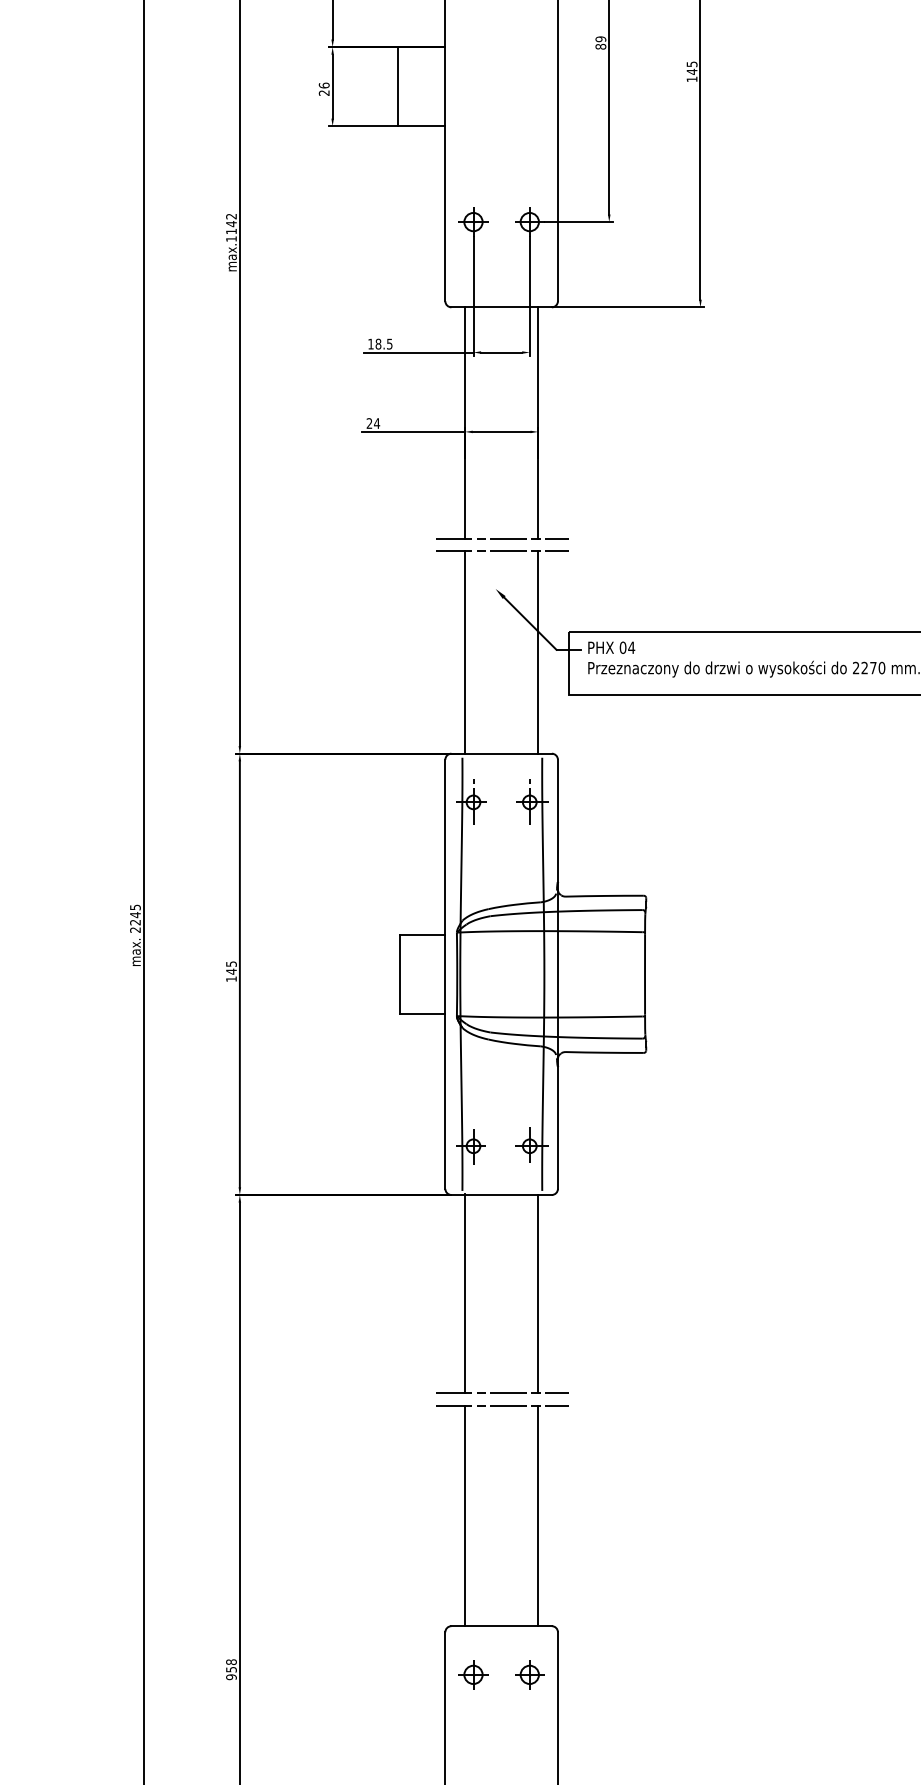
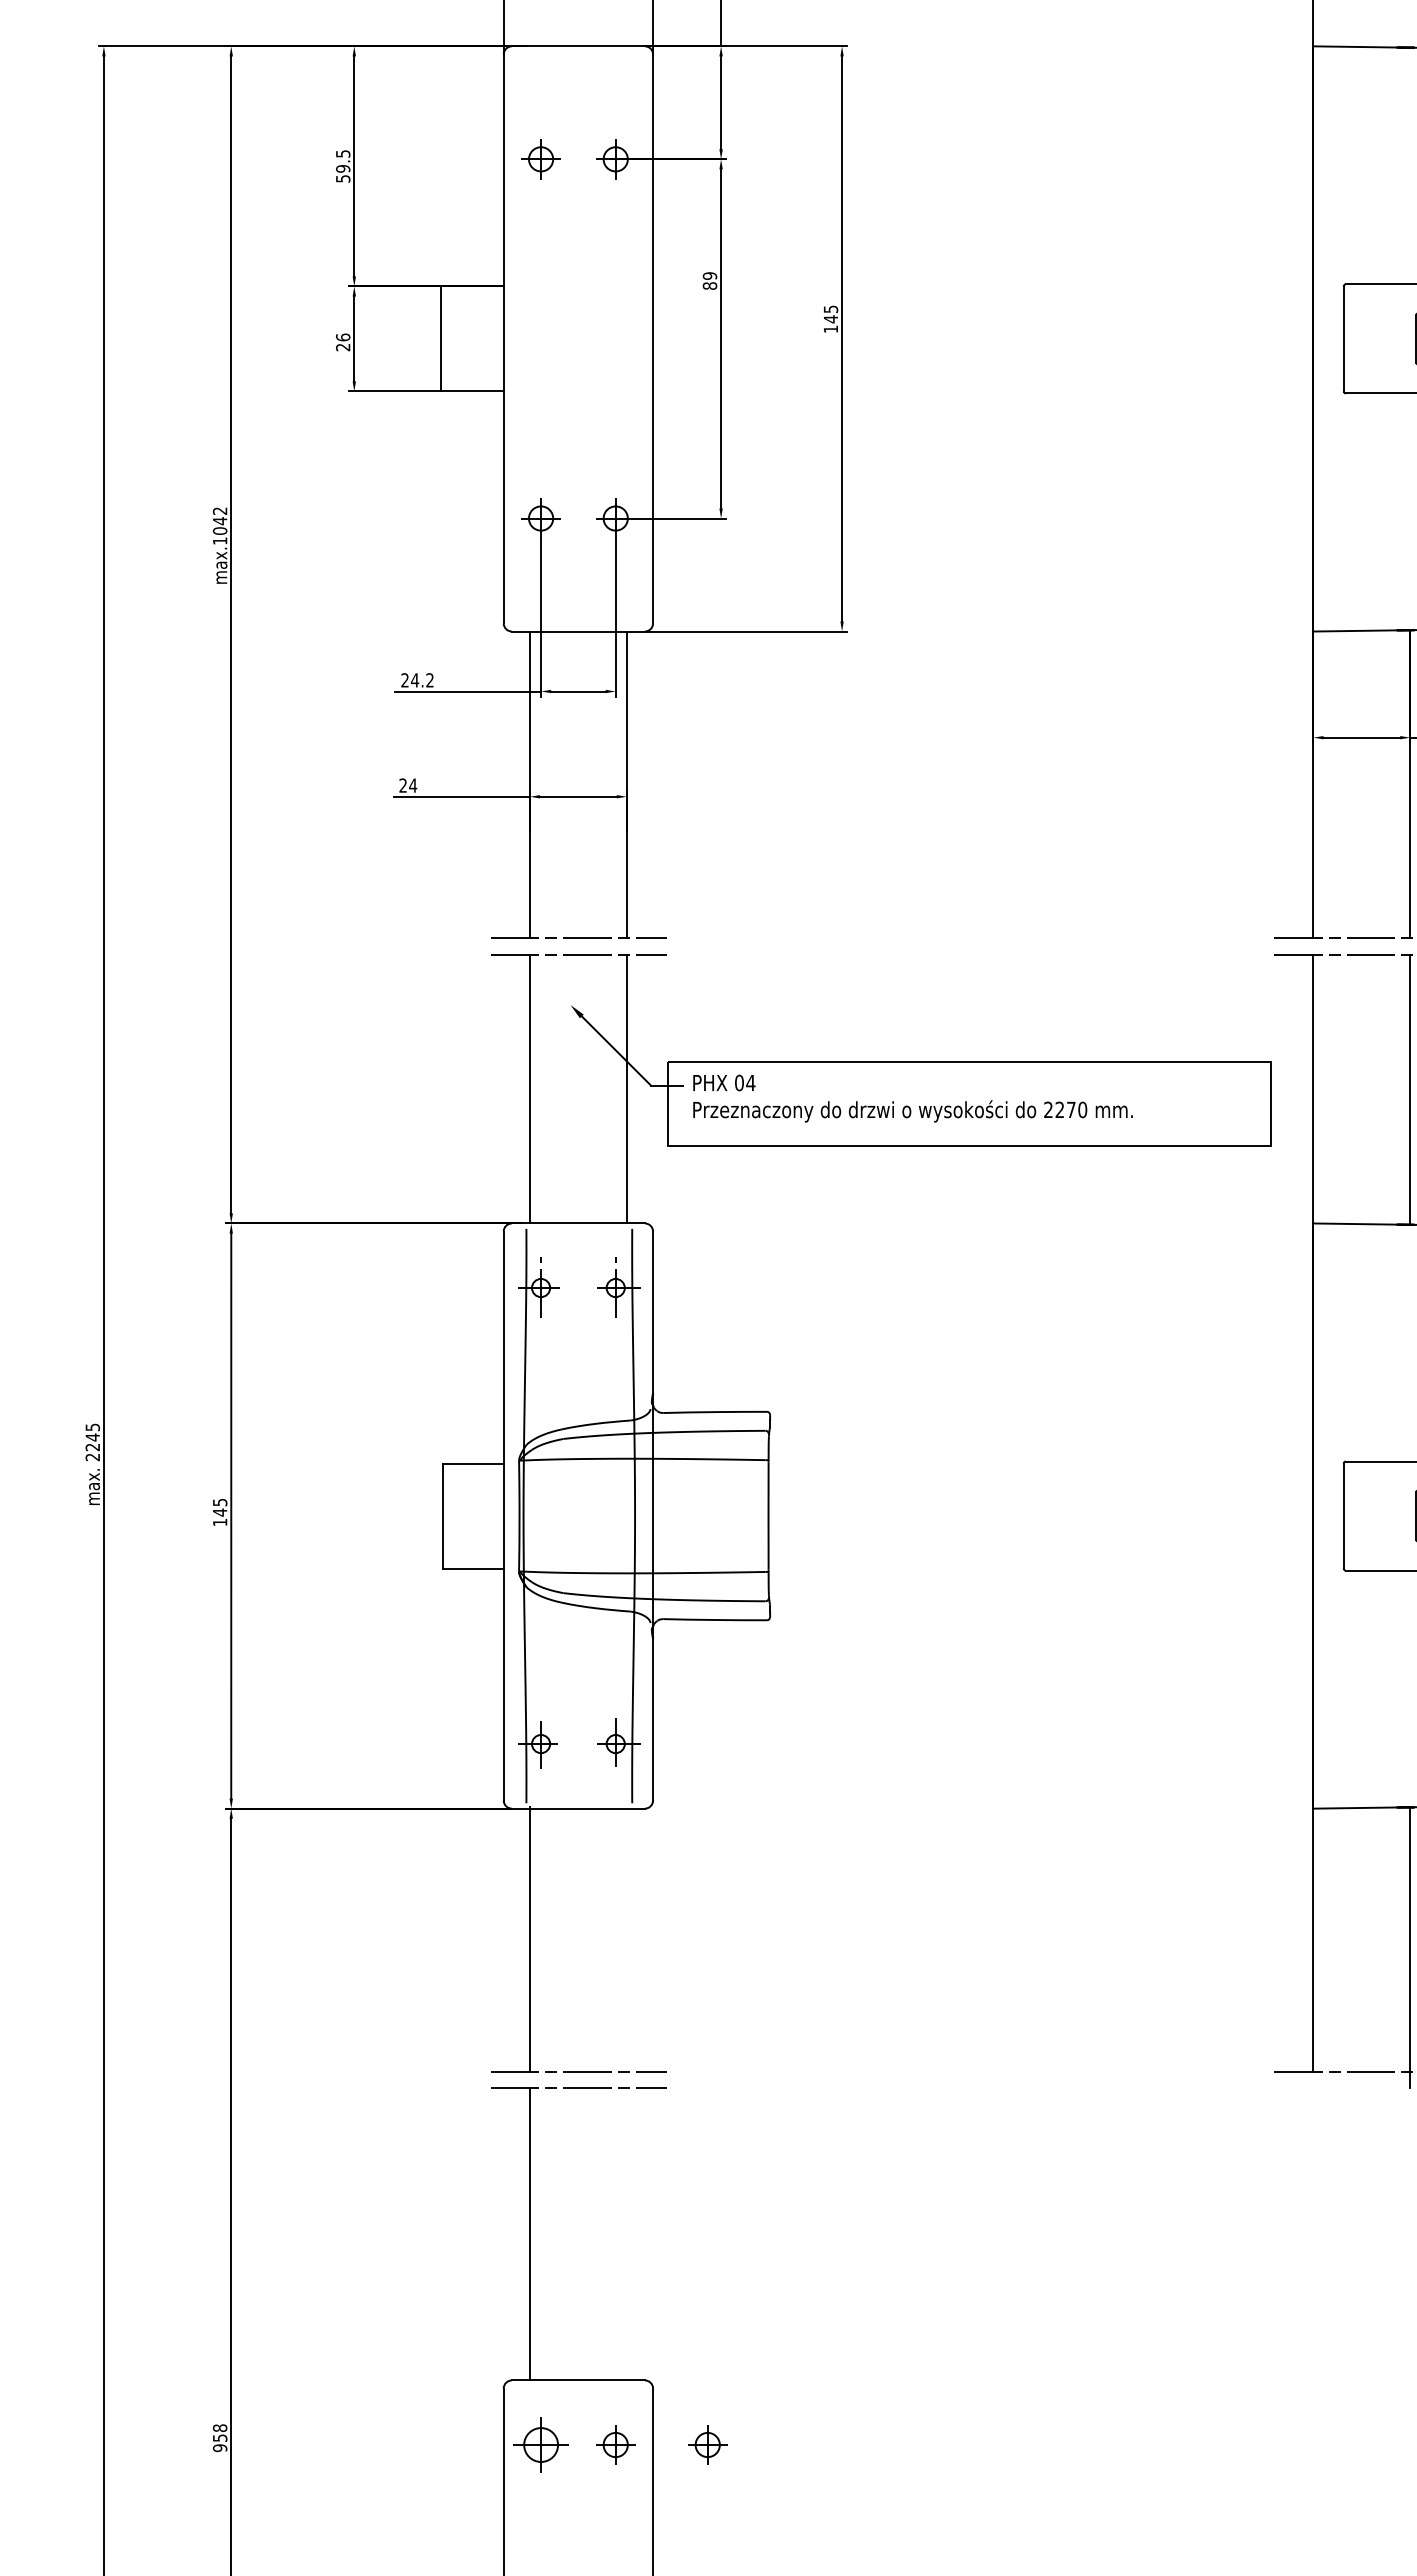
text: (230, 231) -> (219, 530), max.1142 -> max.1042
text: (380, 344) -> (417, 680), 18.5 -> 24.2
line: (537, 1293) -> (626, 1939), removed
line: (537, 1516) -> (626, 2234), removed
part: (473, 1674) -> (540, 2444), size x1.4
part: (598, 1674) -> (707, 2444), added

